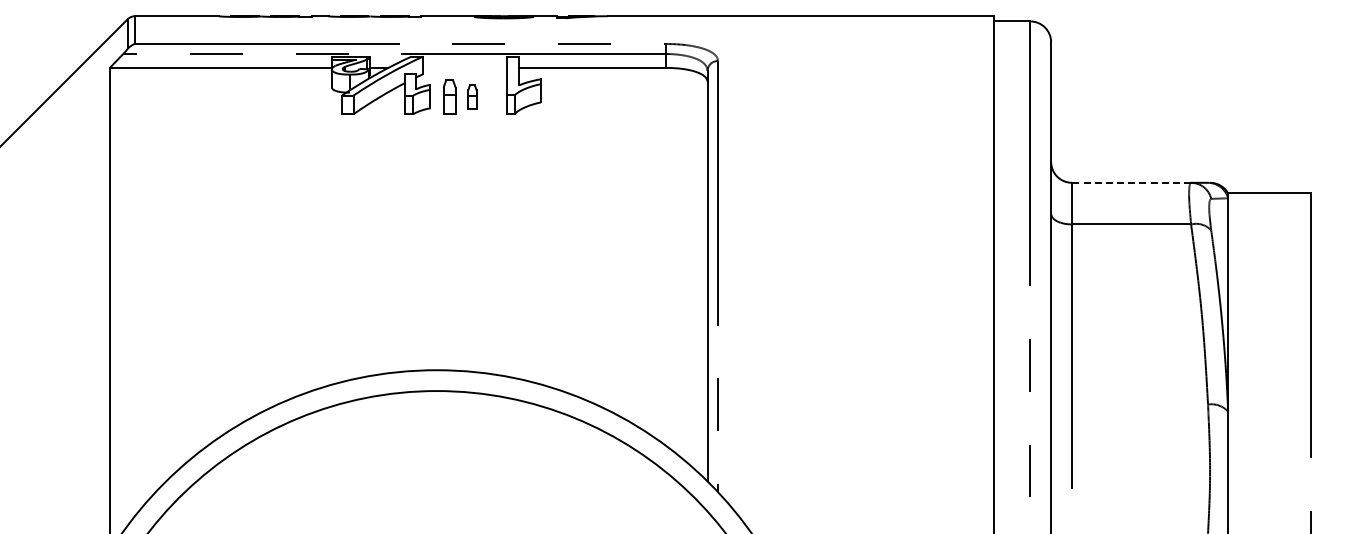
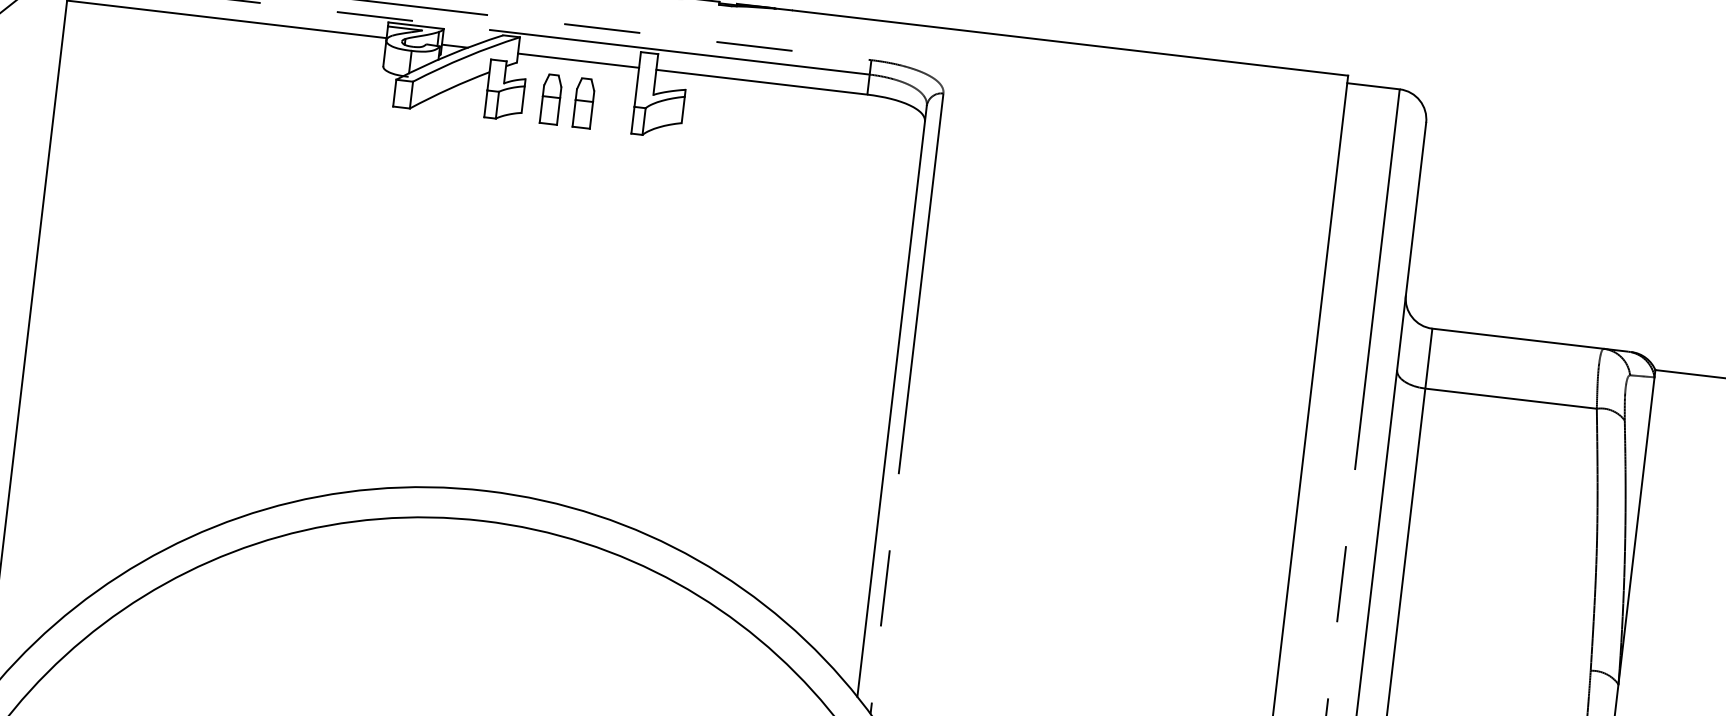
line: (465, 67) -> (578, 60), added
part: (472, 96) -> (584, 103), size x1.43
line: (1131, 182) -> (1518, 338), dashed -> solid

